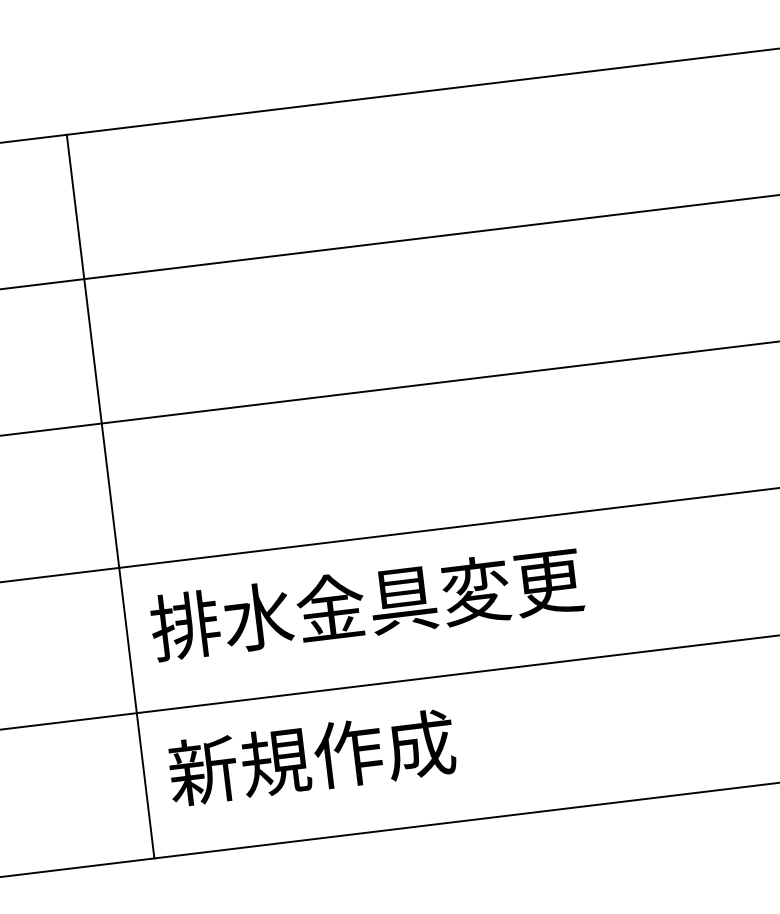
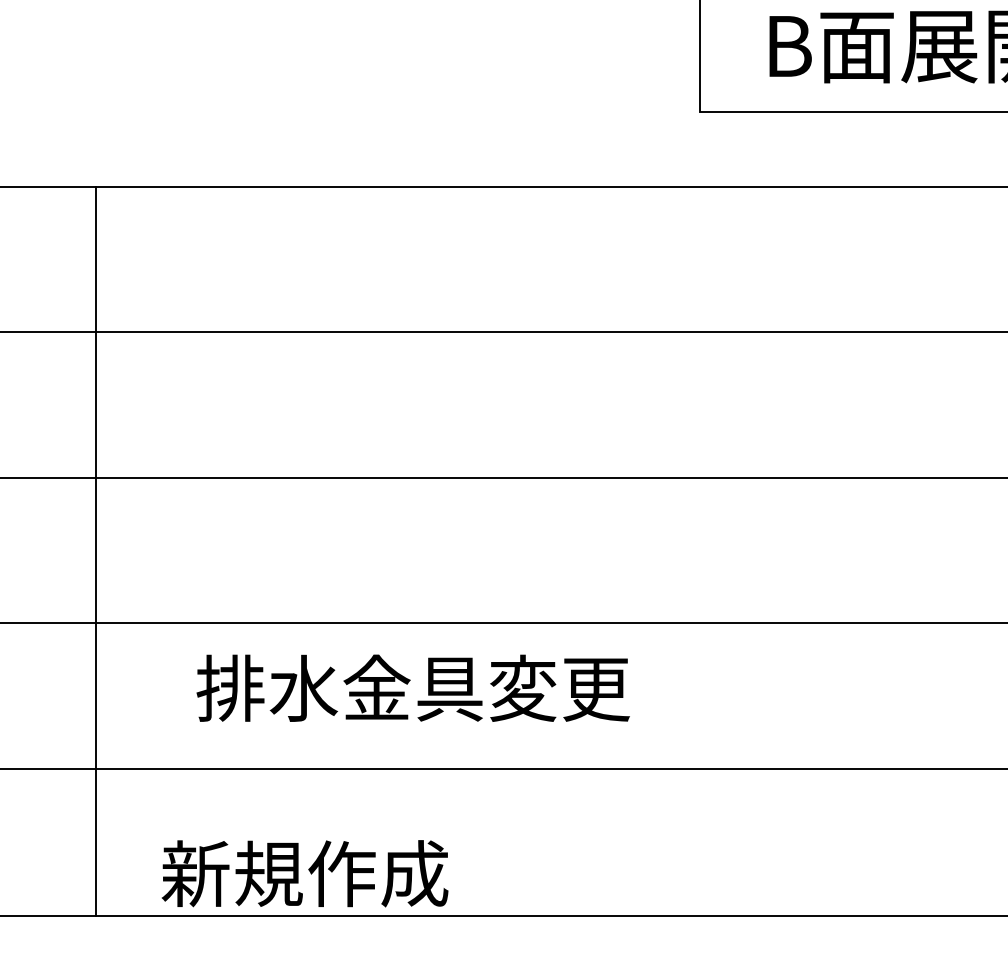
line: (110, 495) -> (95, 550), moved
text: (365, 602) -> (412, 687), moved
text: (311, 757) -> (304, 873), moved

